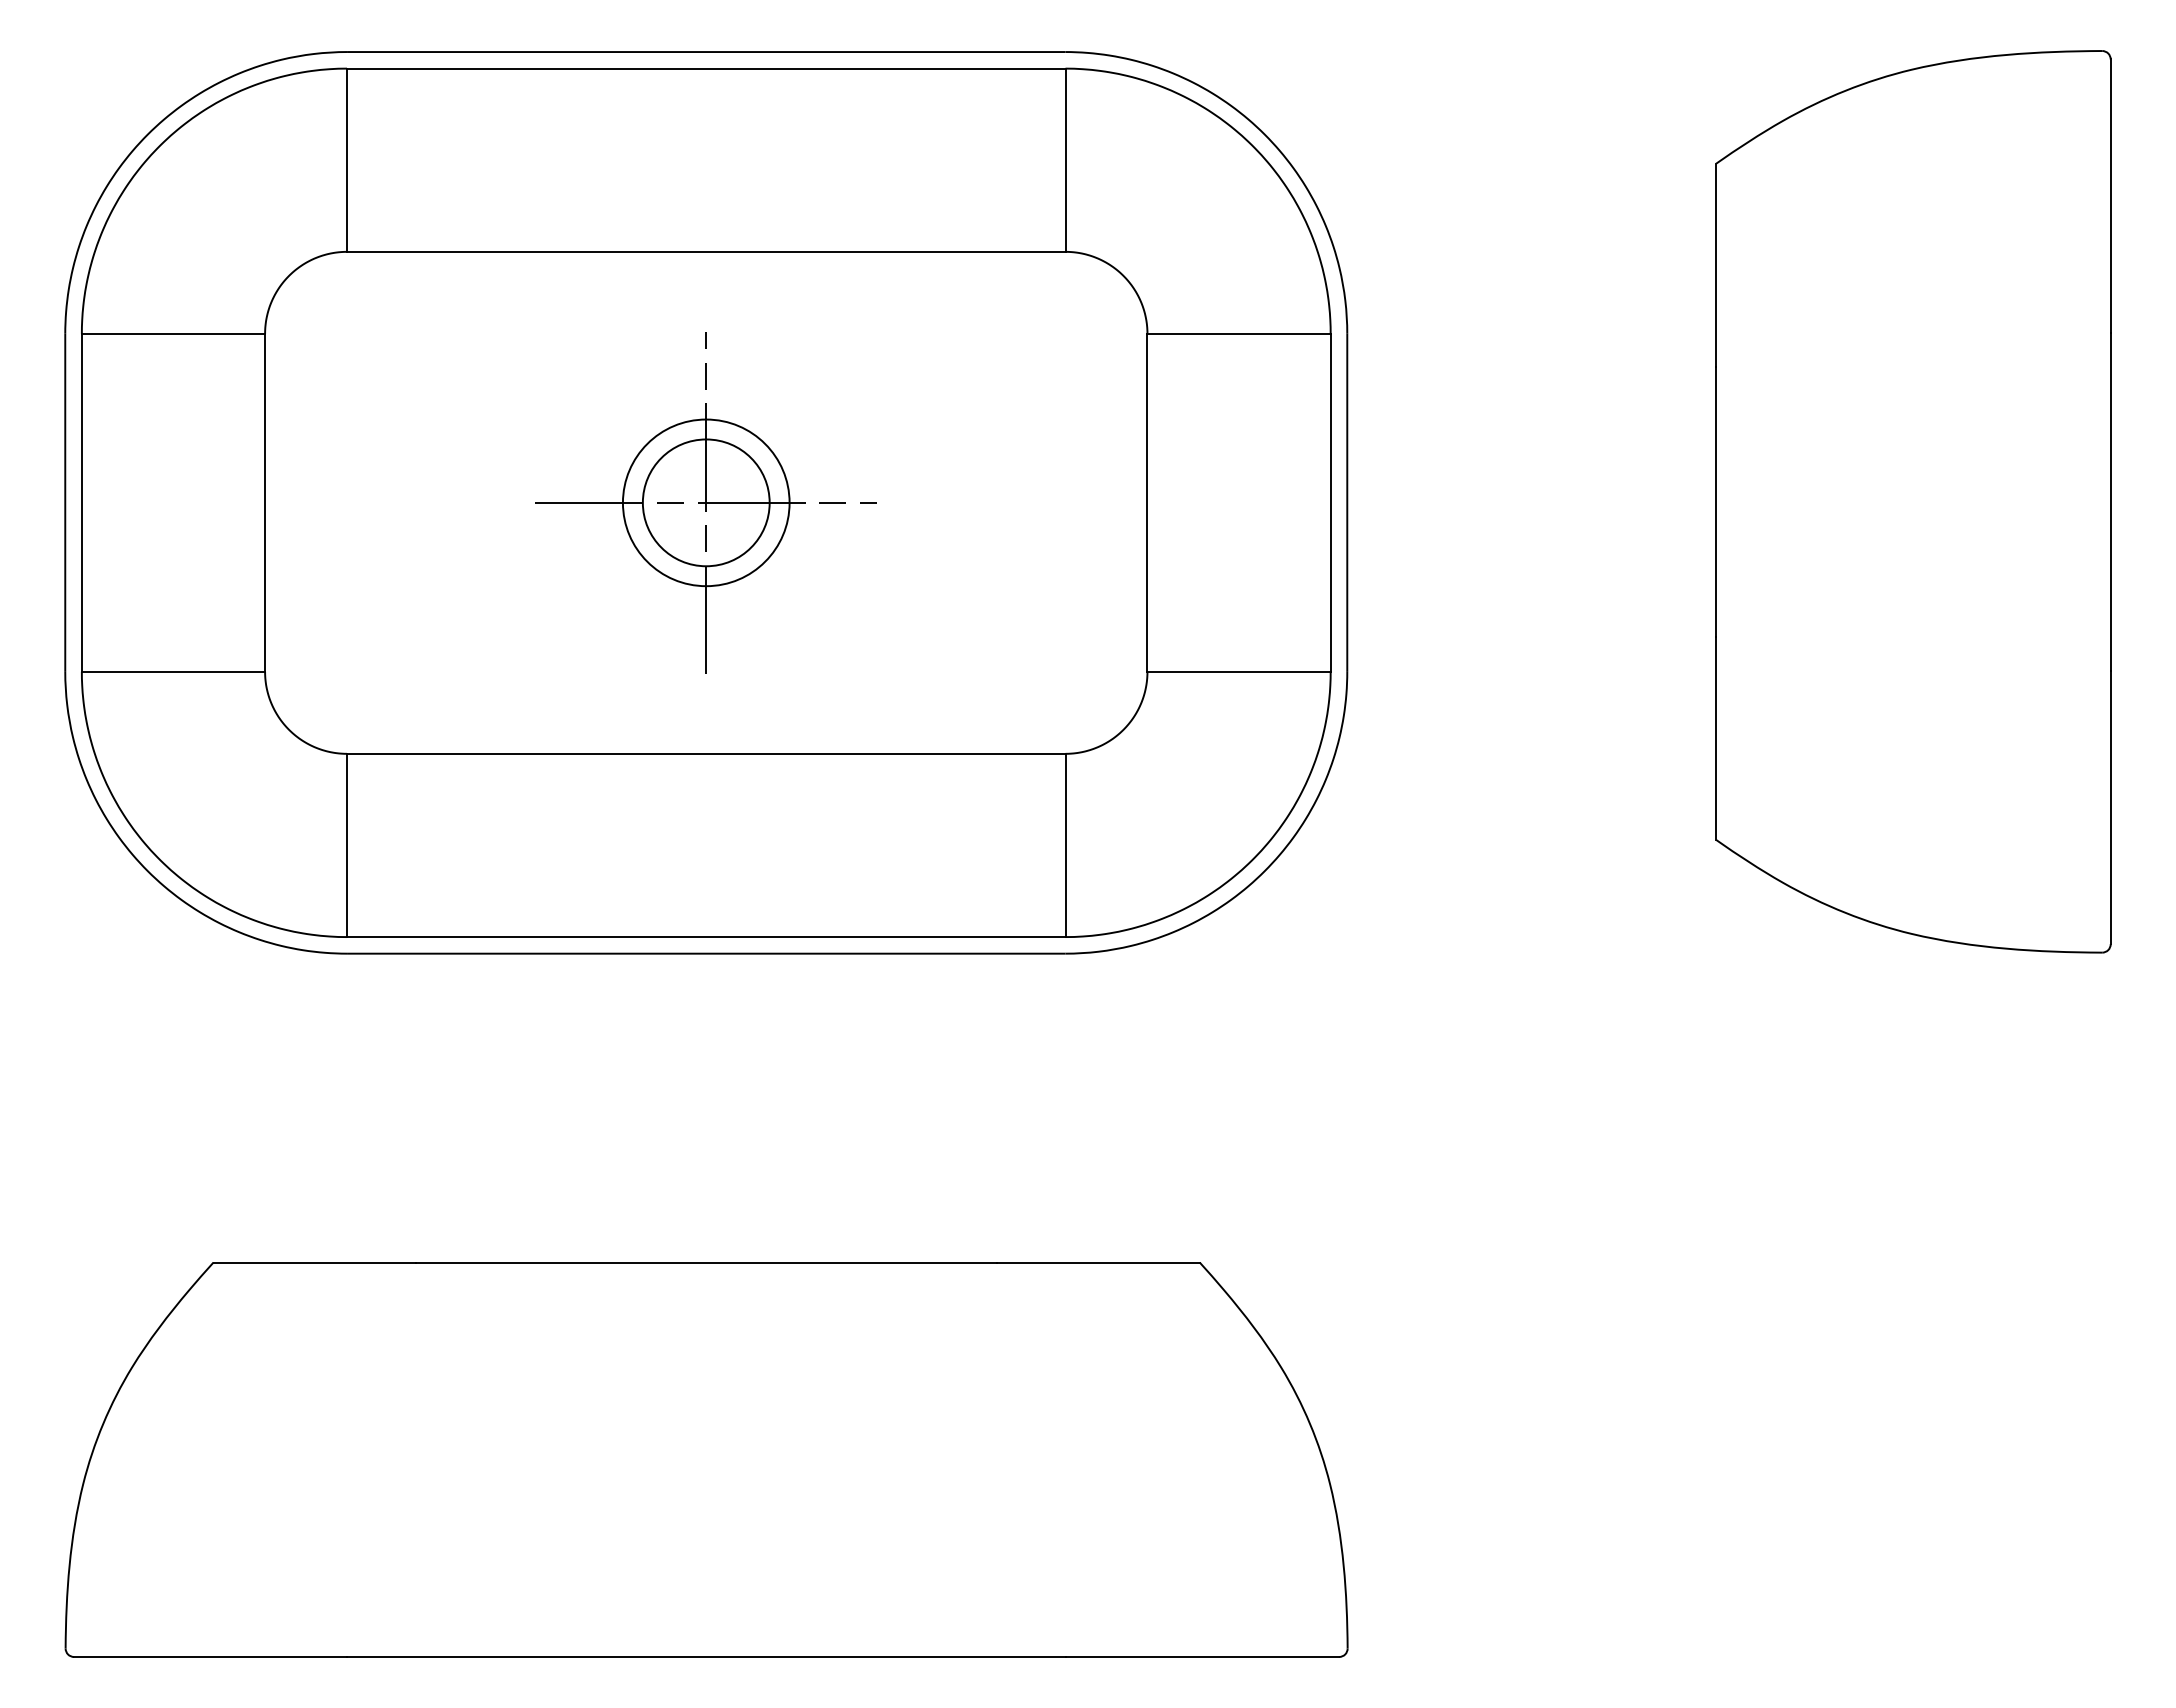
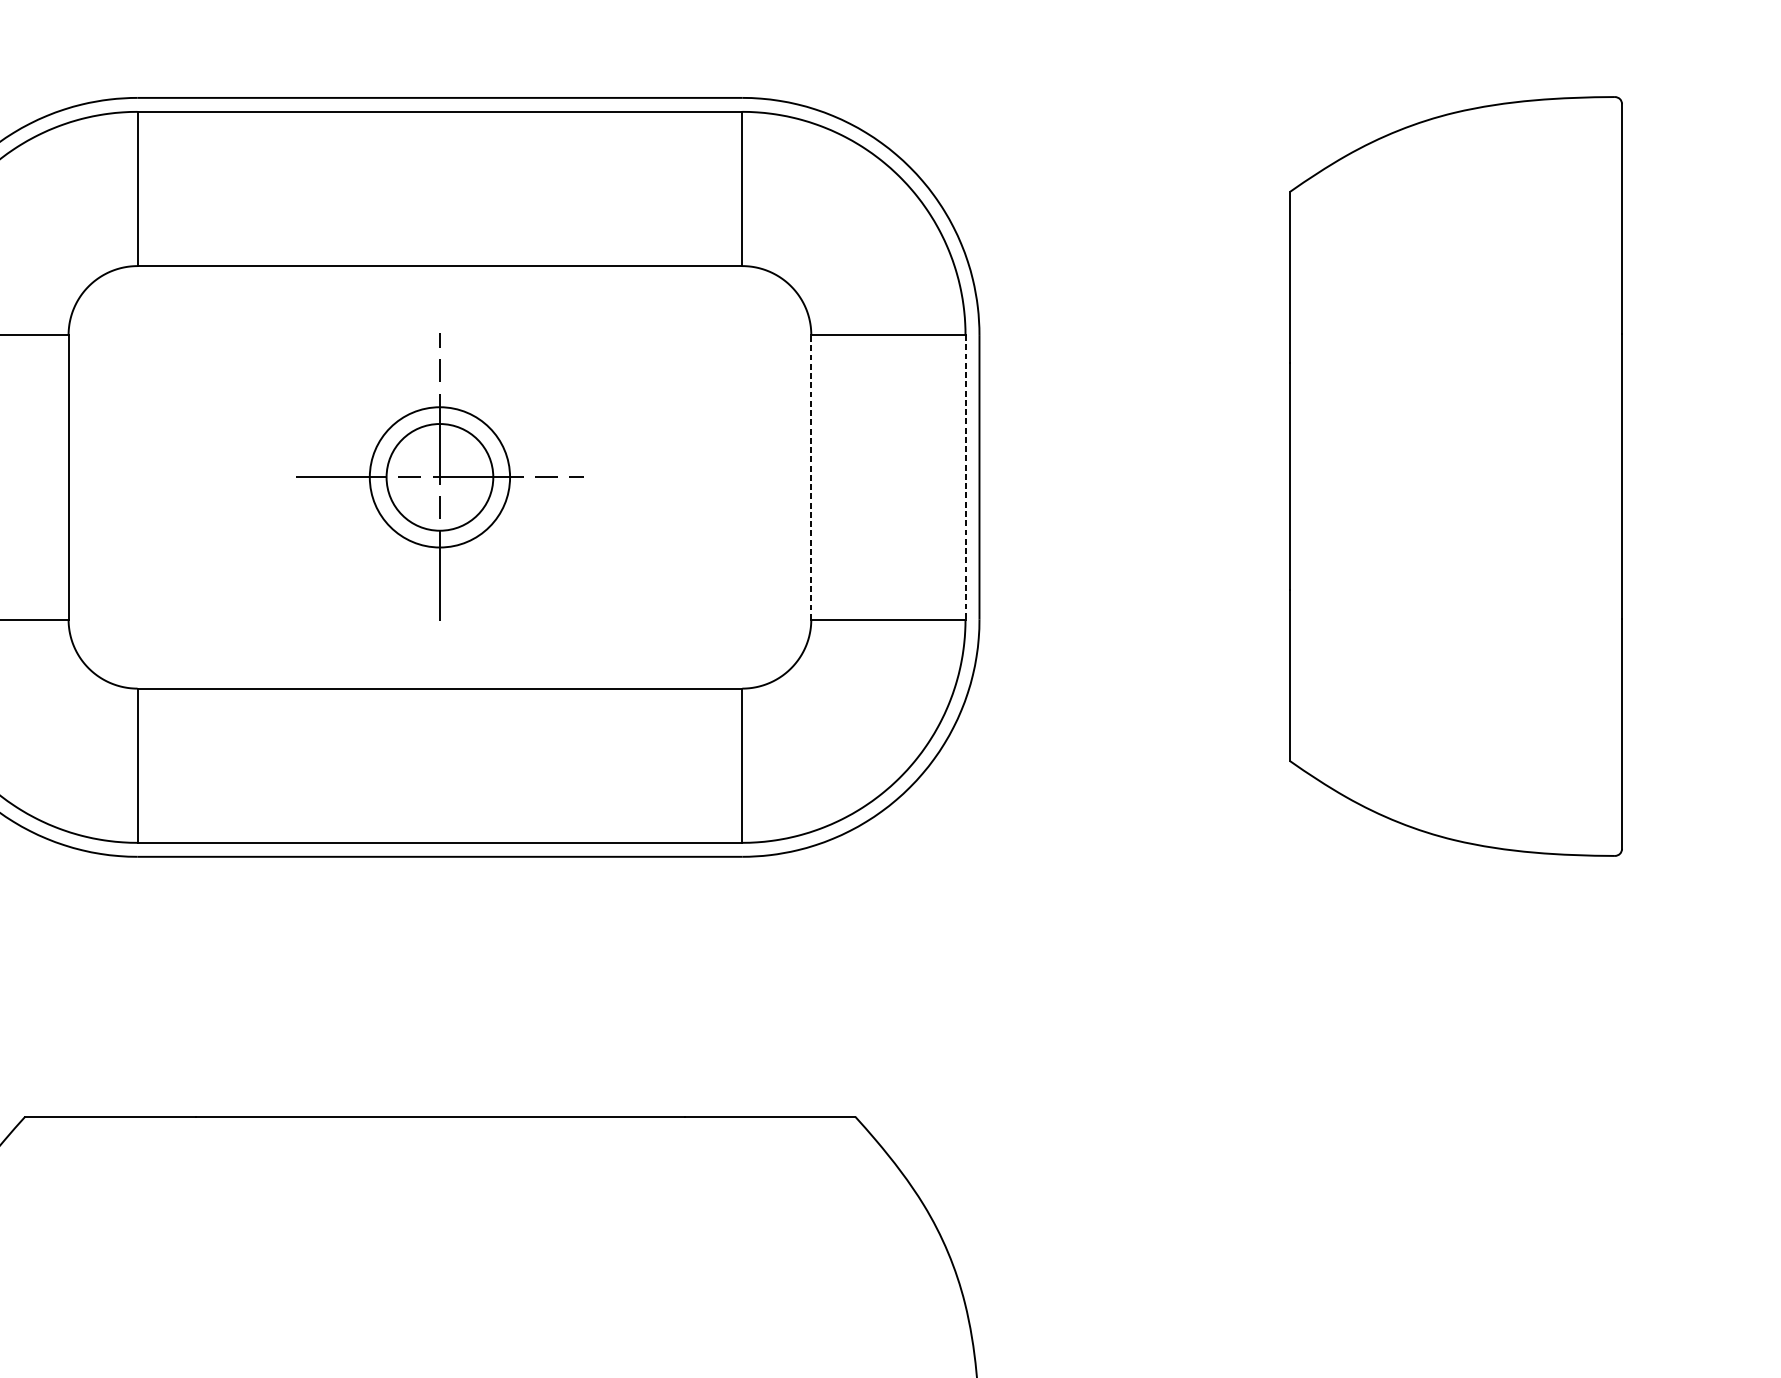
line: (1147, 502) -> (811, 477), solid -> dashed
line: (1330, 503) -> (965, 477), solid -> dashed

